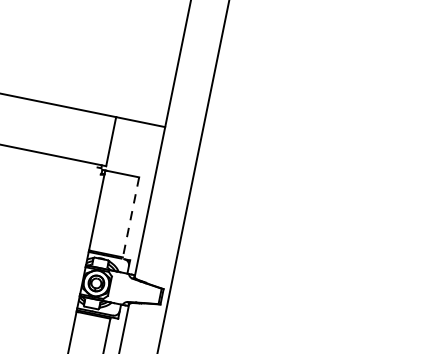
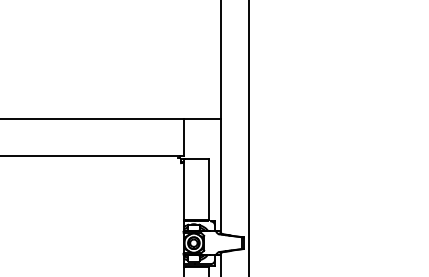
line: (131, 218) -> (209, 190), dashed -> solid

